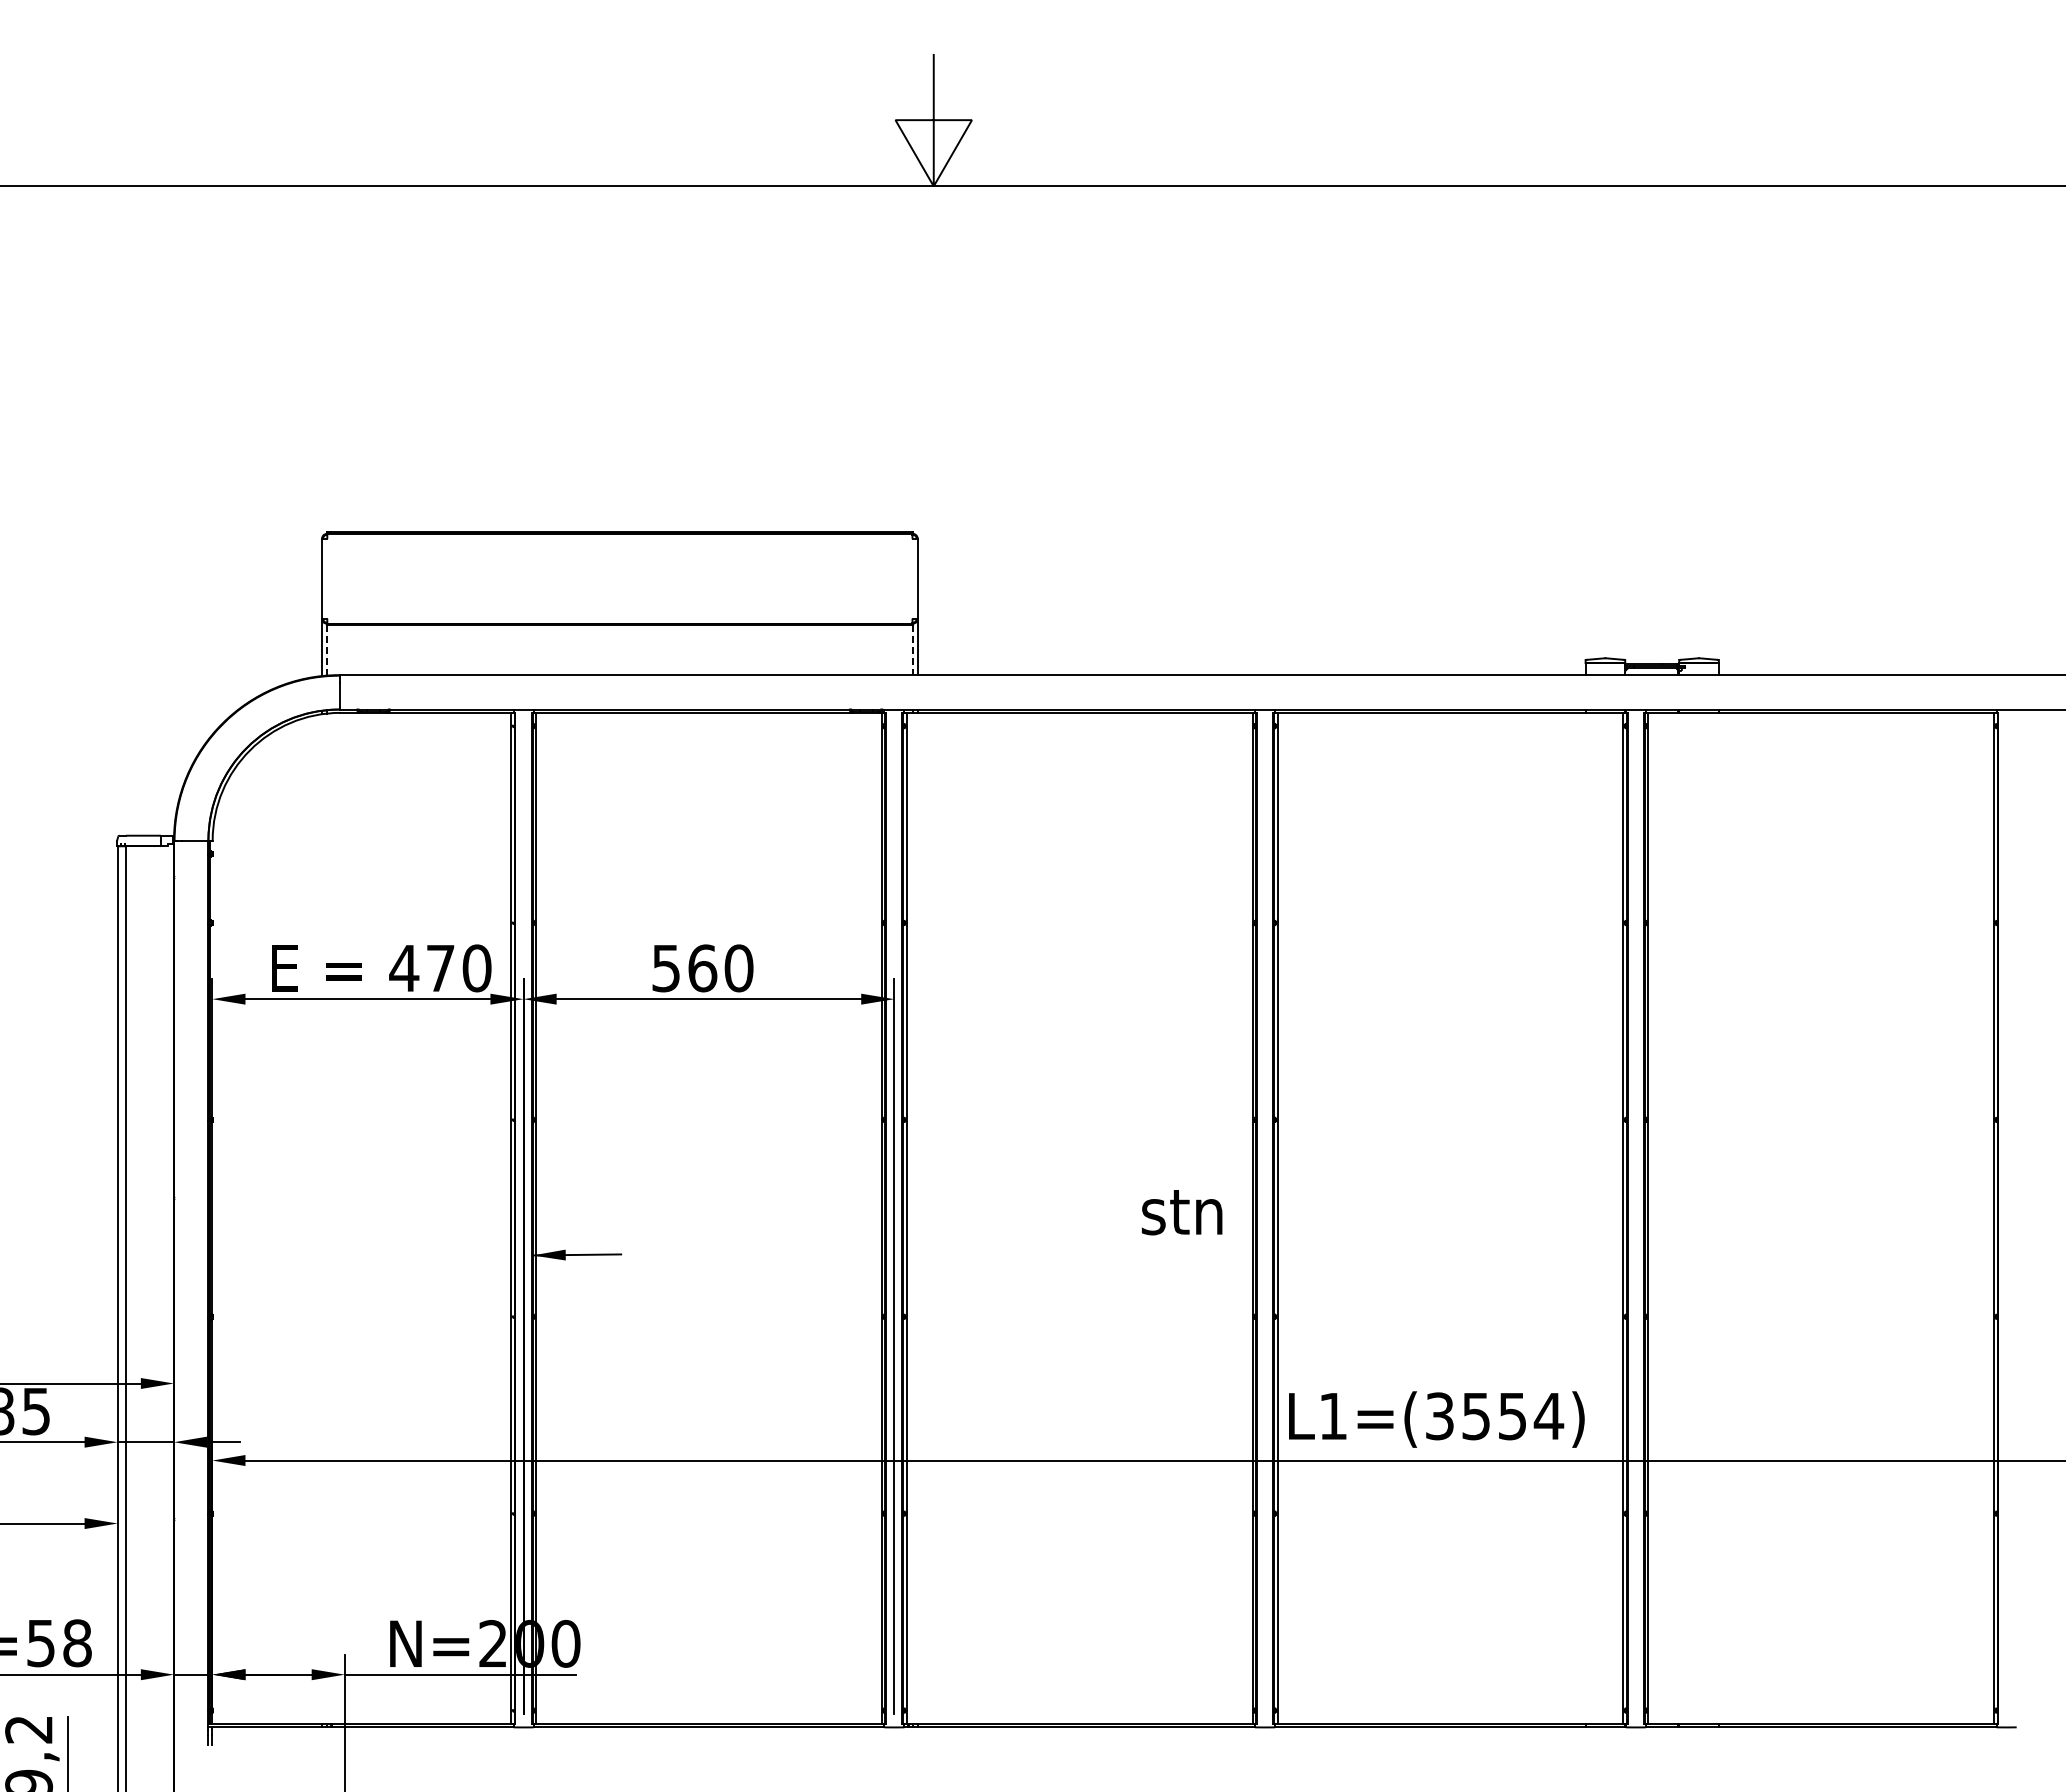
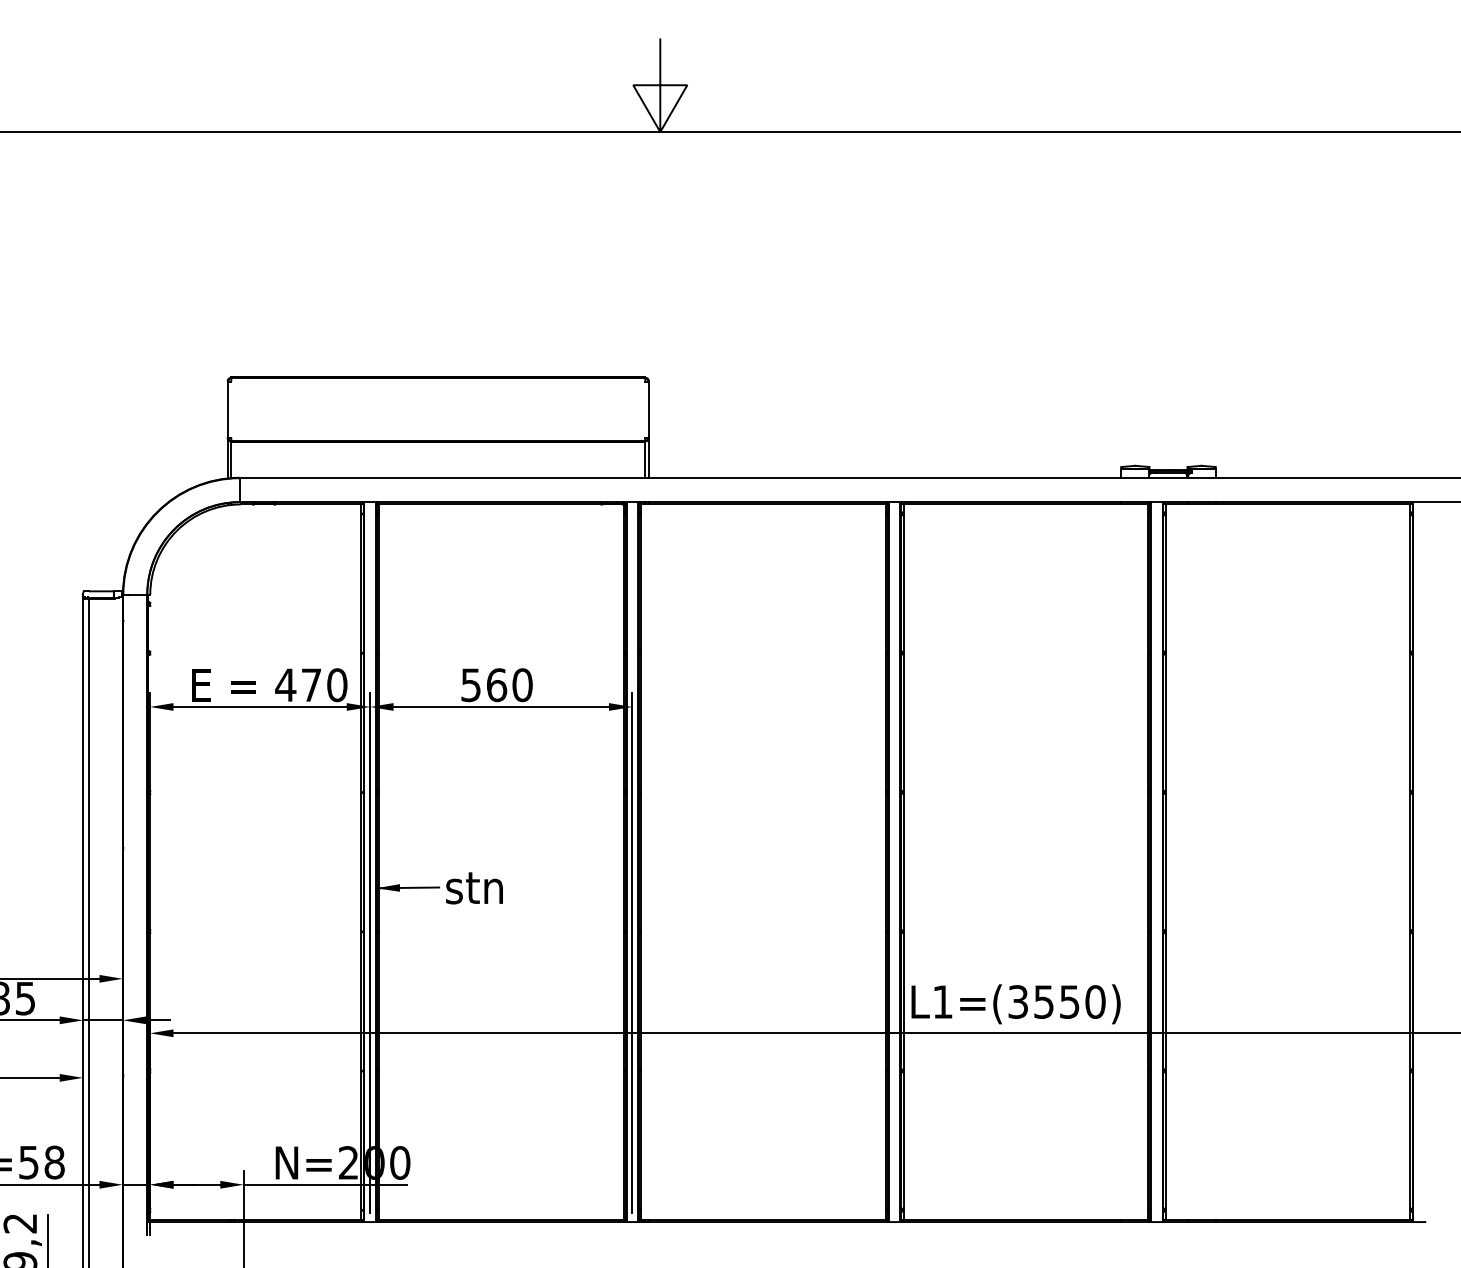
line: (327, 649) -> (231, 459), dashed -> solid
line: (912, 650) -> (645, 460), dashed -> solid
text: (1182, 1212) -> (474, 888), moved
text: (1548, 1416) -> (1095, 1002), (3554) -> (3550)

